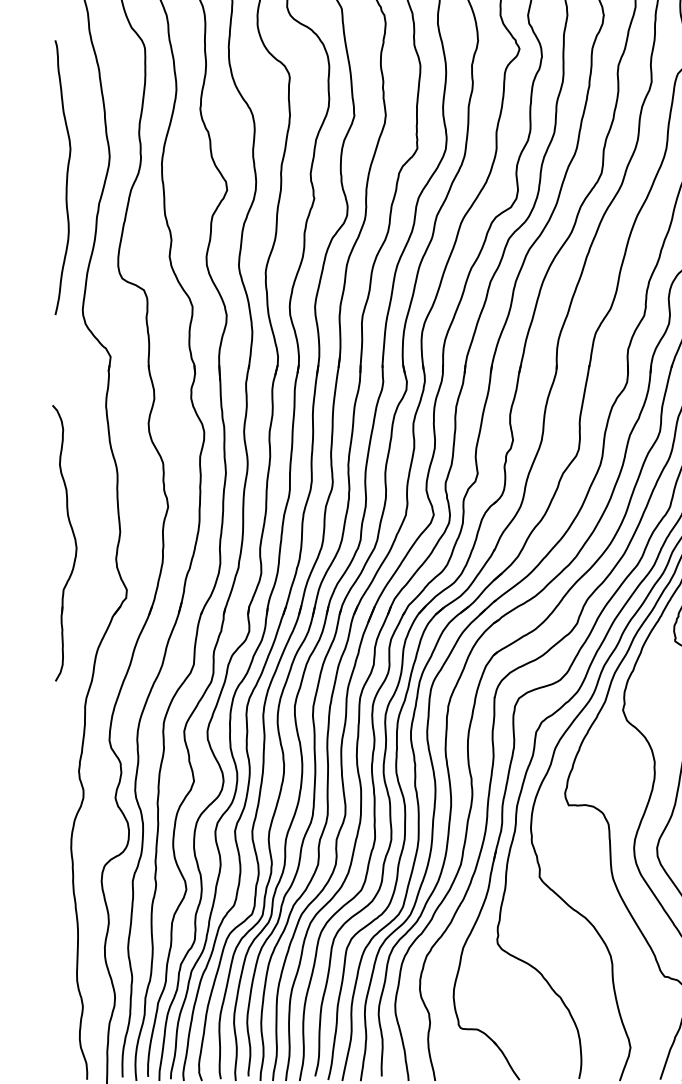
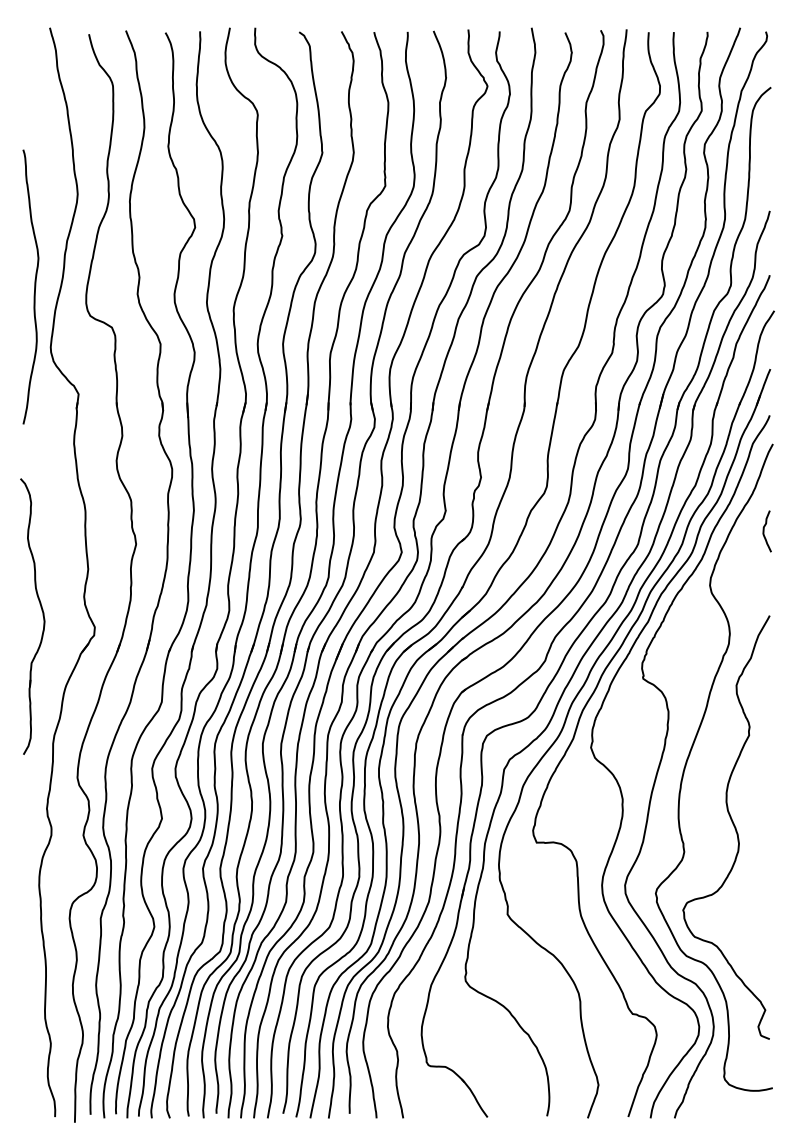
curve: (66, 177) -> (34, 286), moved
part: (74, 542) -> (42, 615), moved

